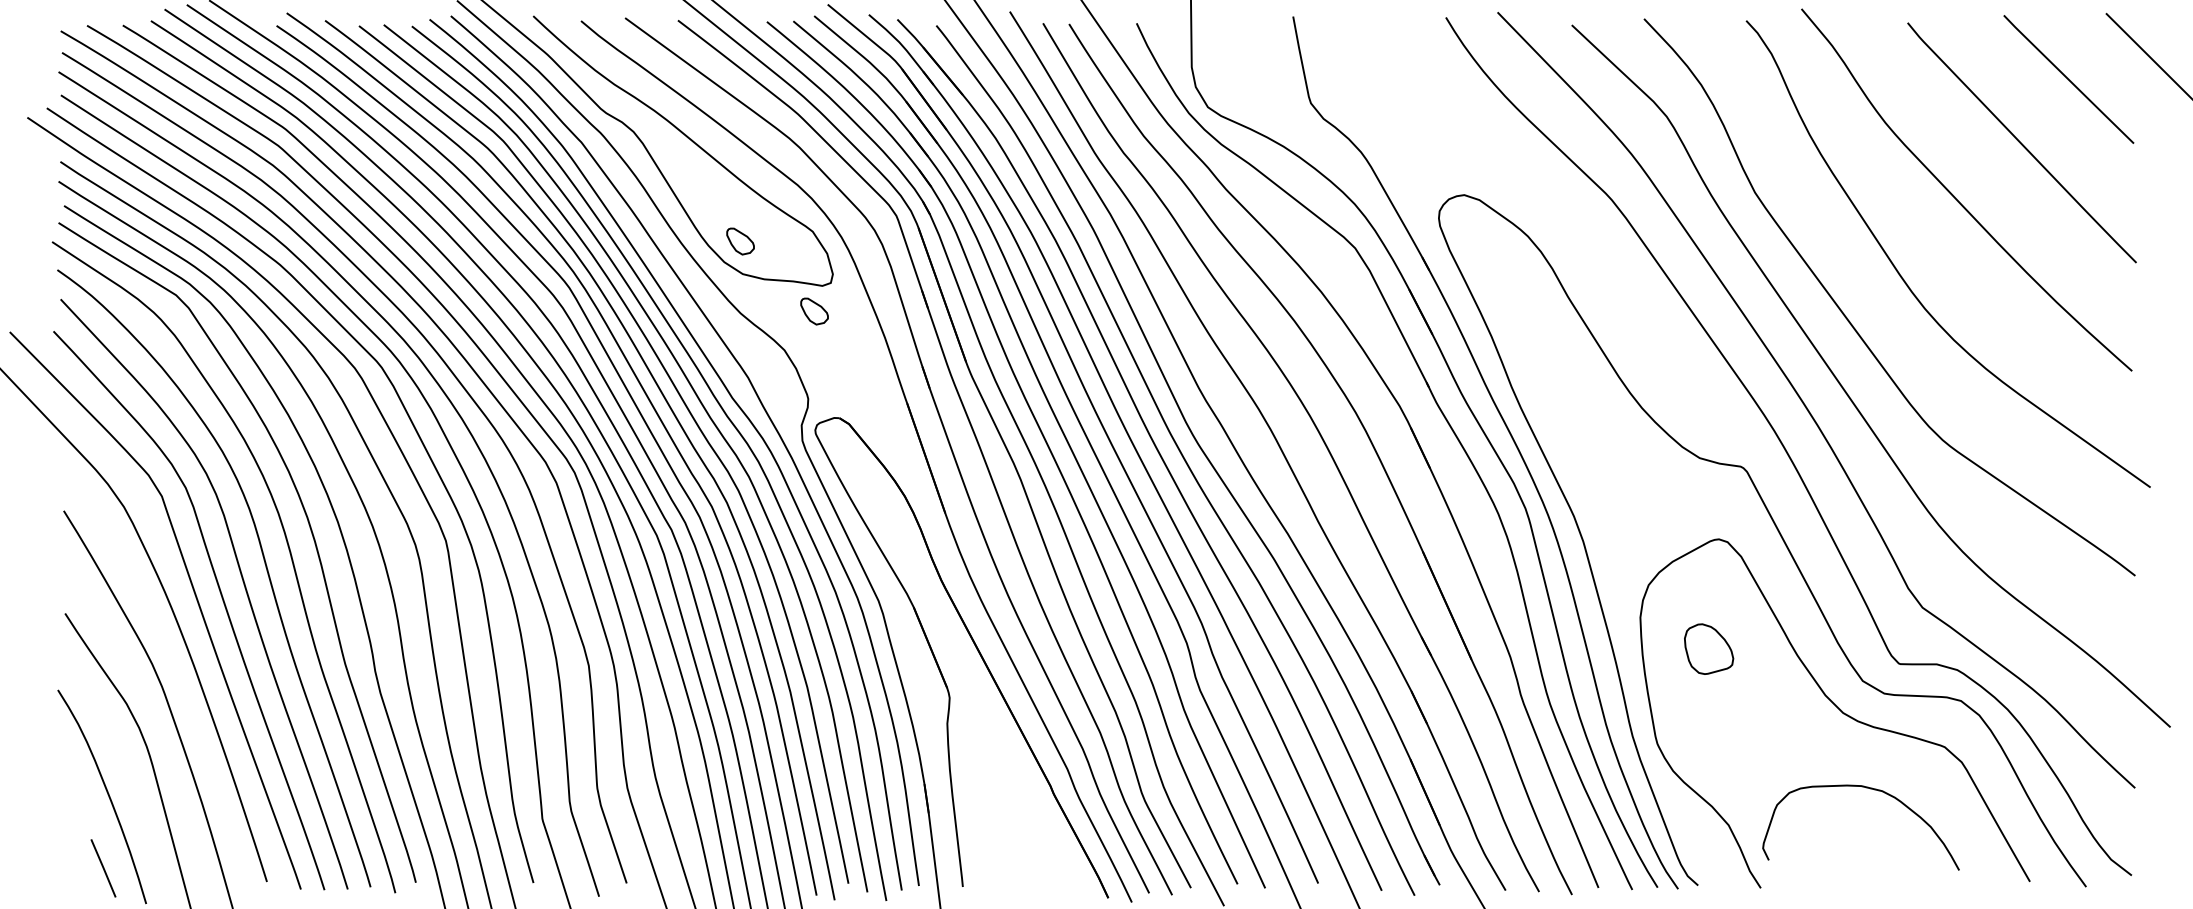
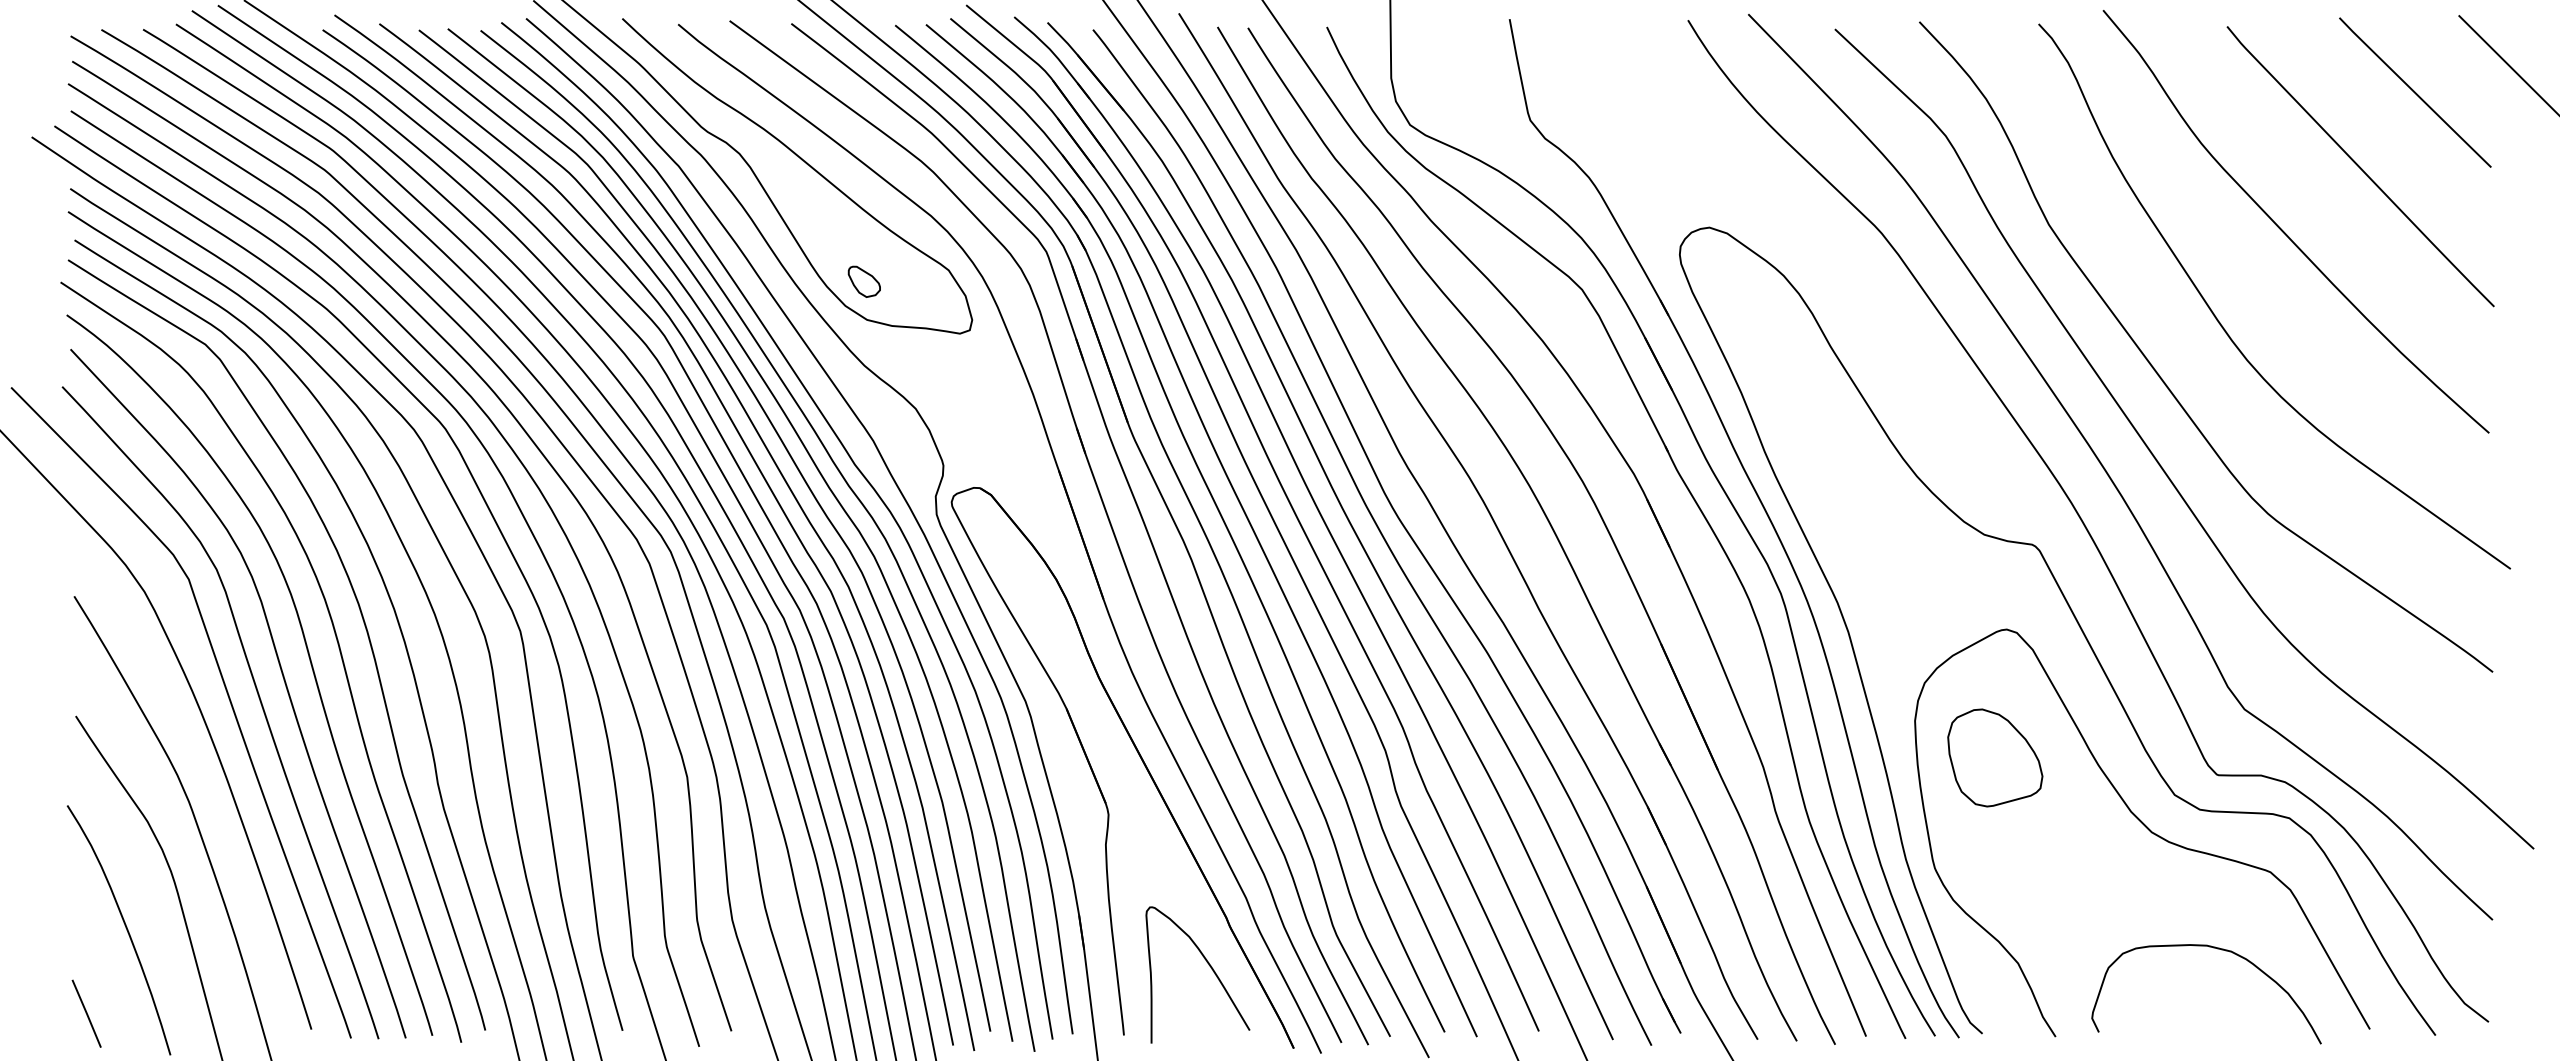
part: (814, 311) -> (950, 363), removed
part: (1708, 648) -> (1994, 757), size x1.67
curve: (1870, 789) -> (2217, 949), moved
curve: (1035, 827) -> (1208, 966), added
line: (103, 868) -> (86, 1013), moved

